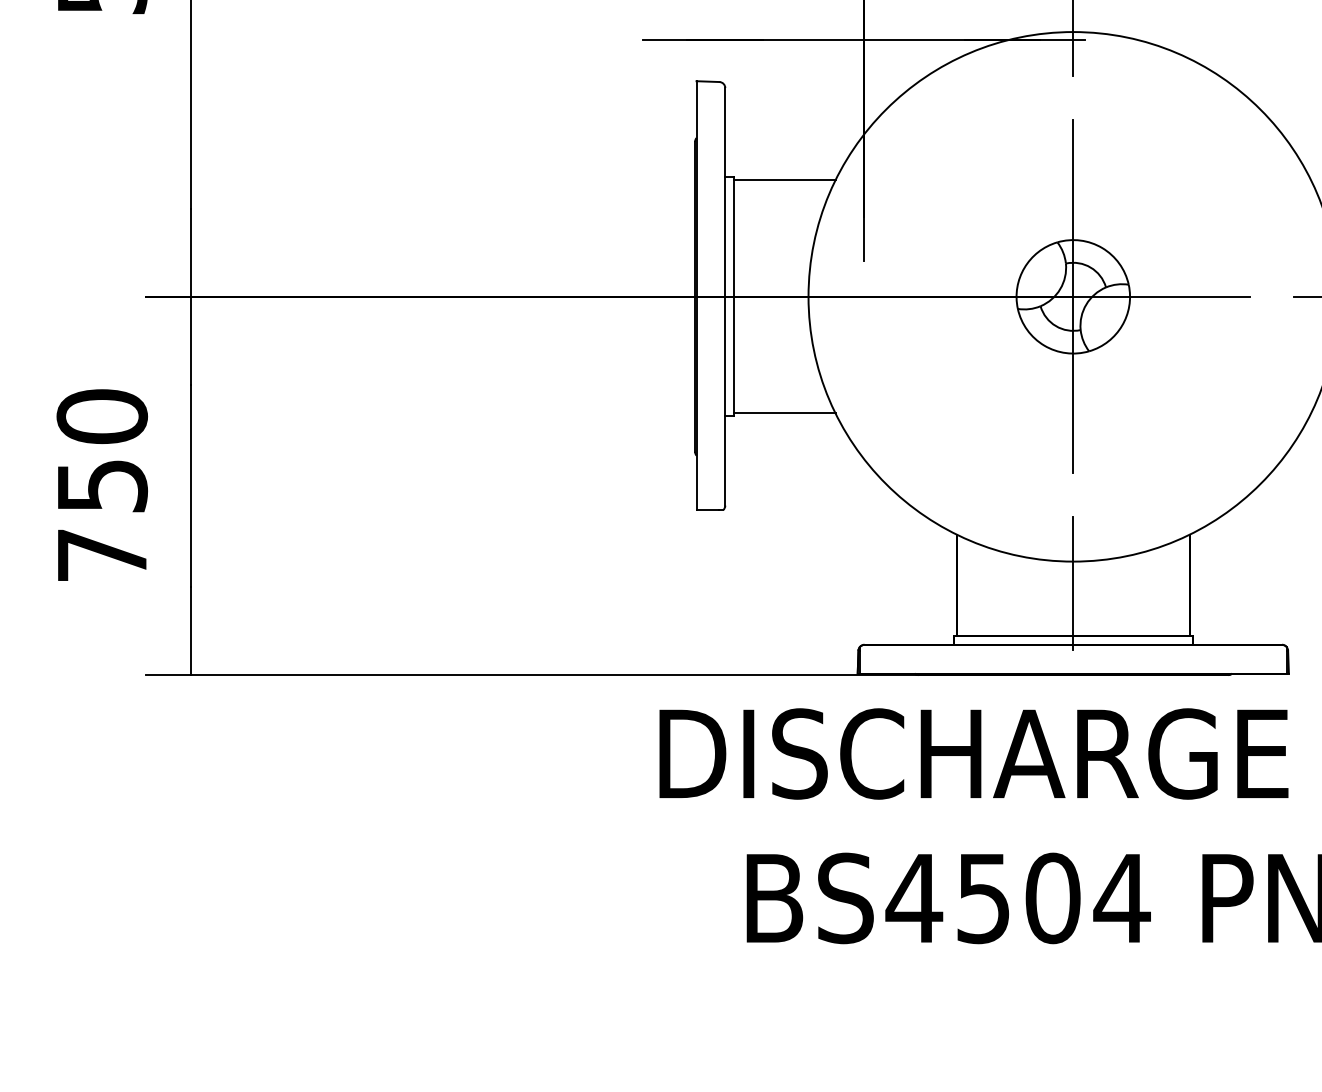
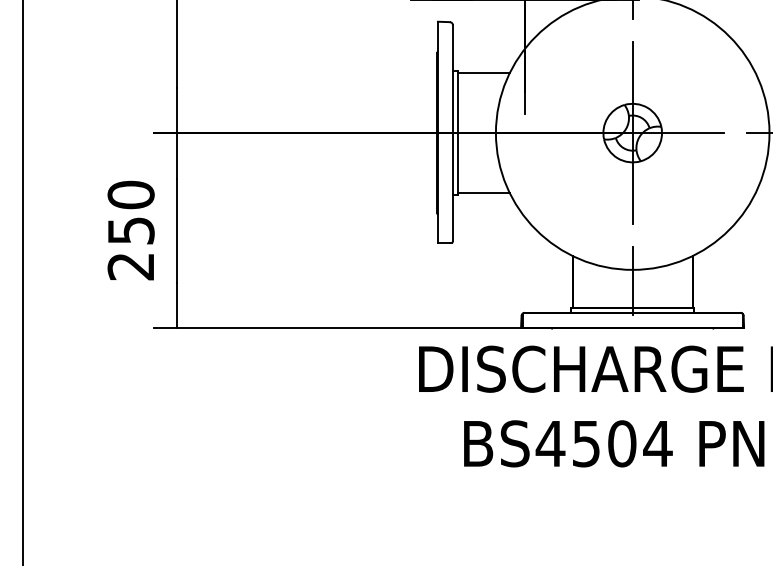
text: (101, 555) -> (130, 266), 750 -> 250

